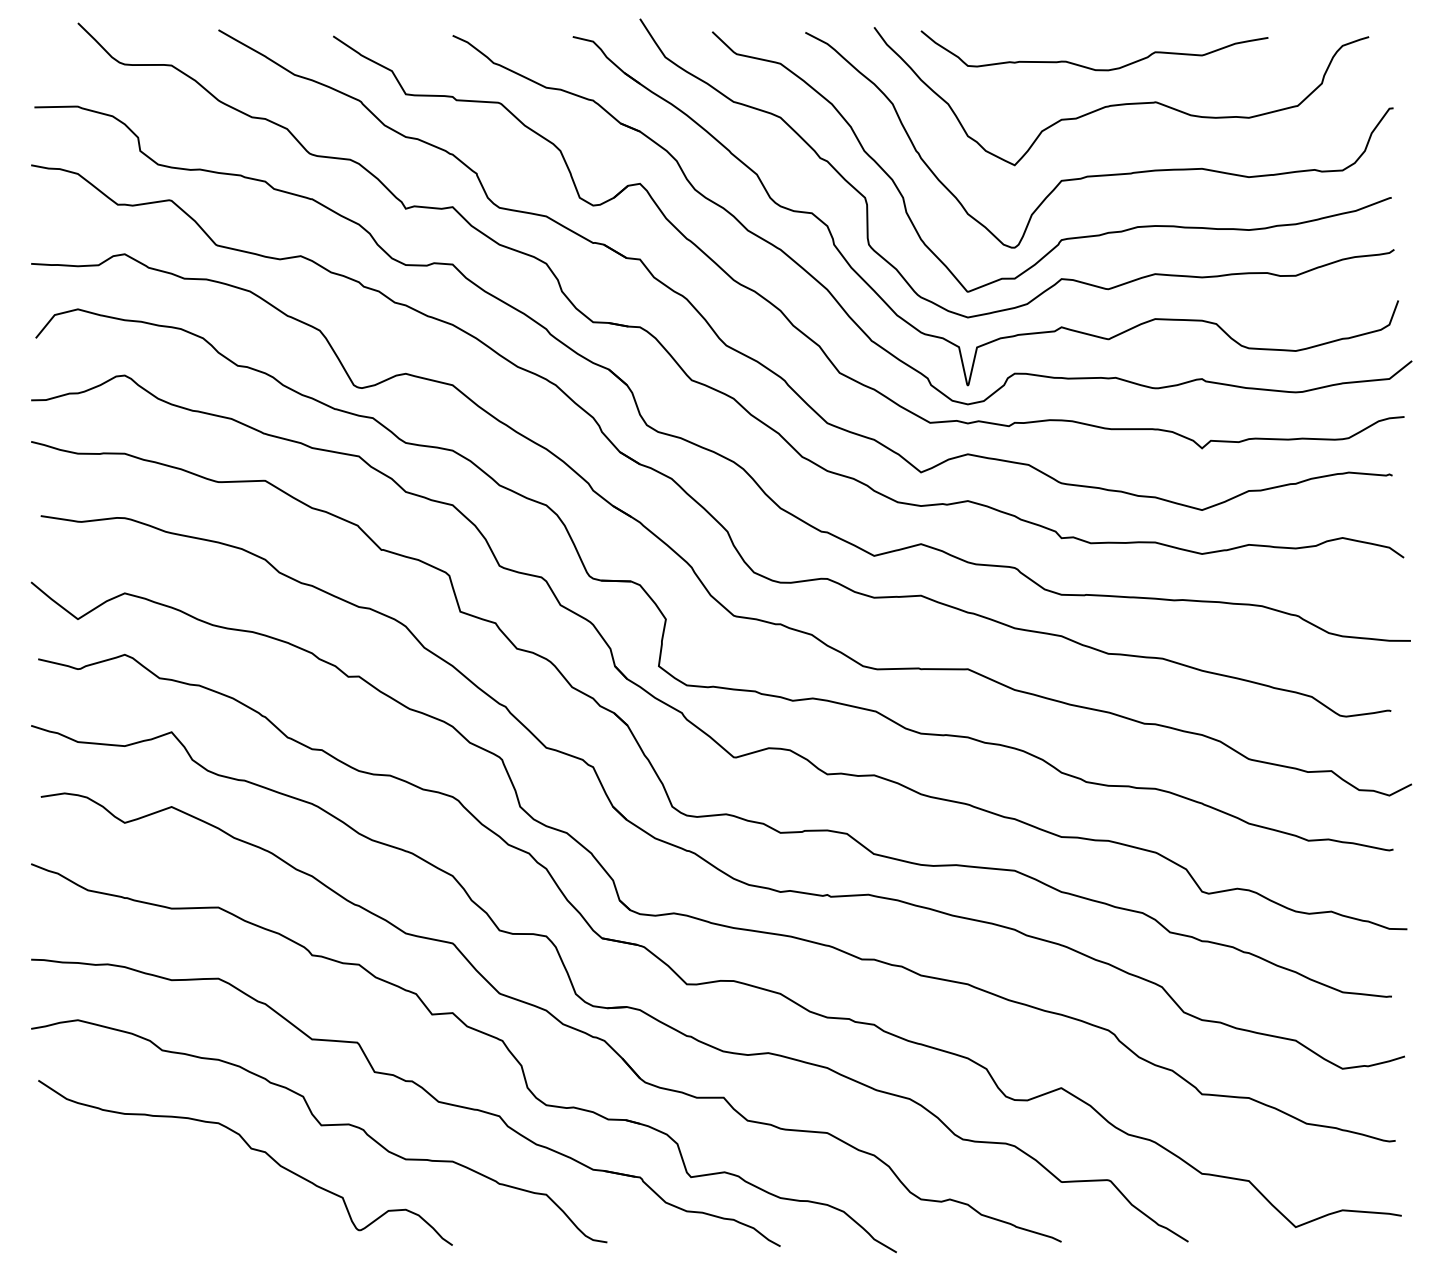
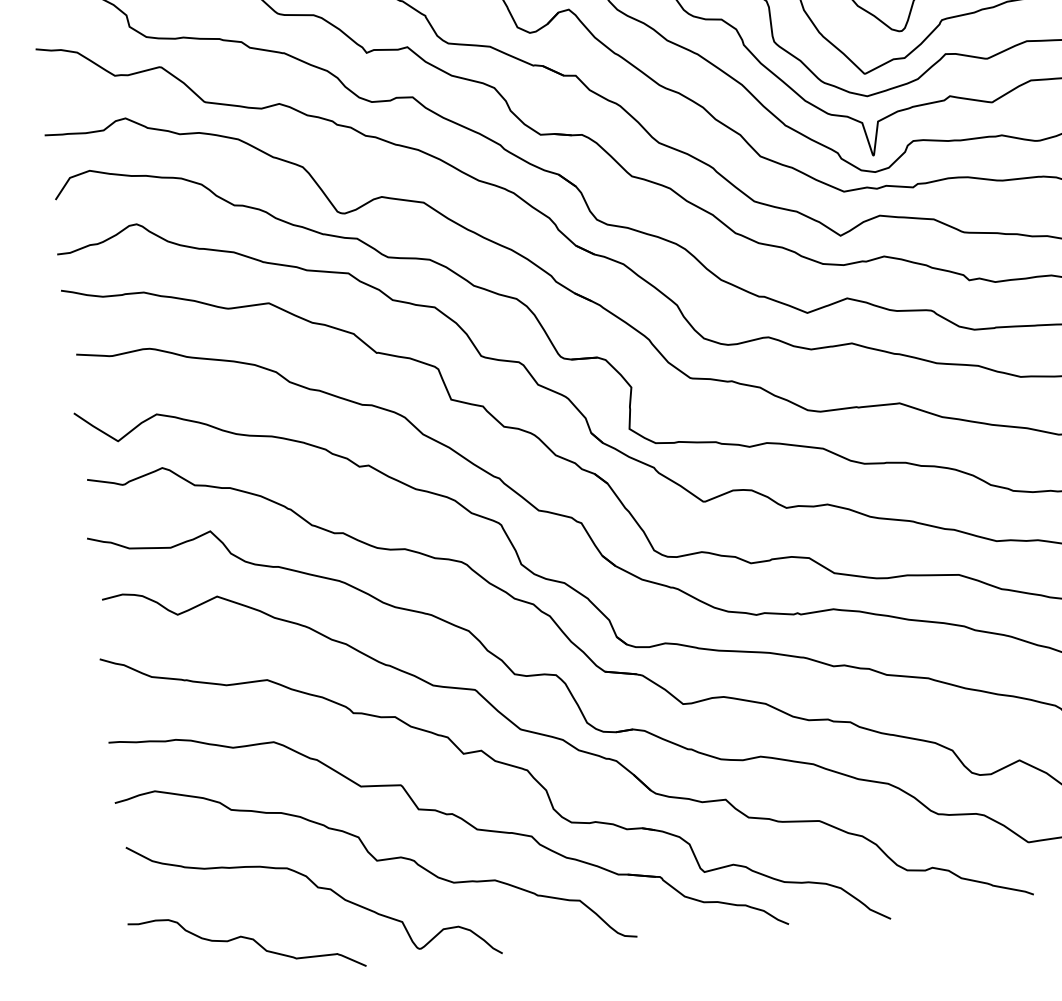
curve: (167, 1199) -> (249, 939), added

